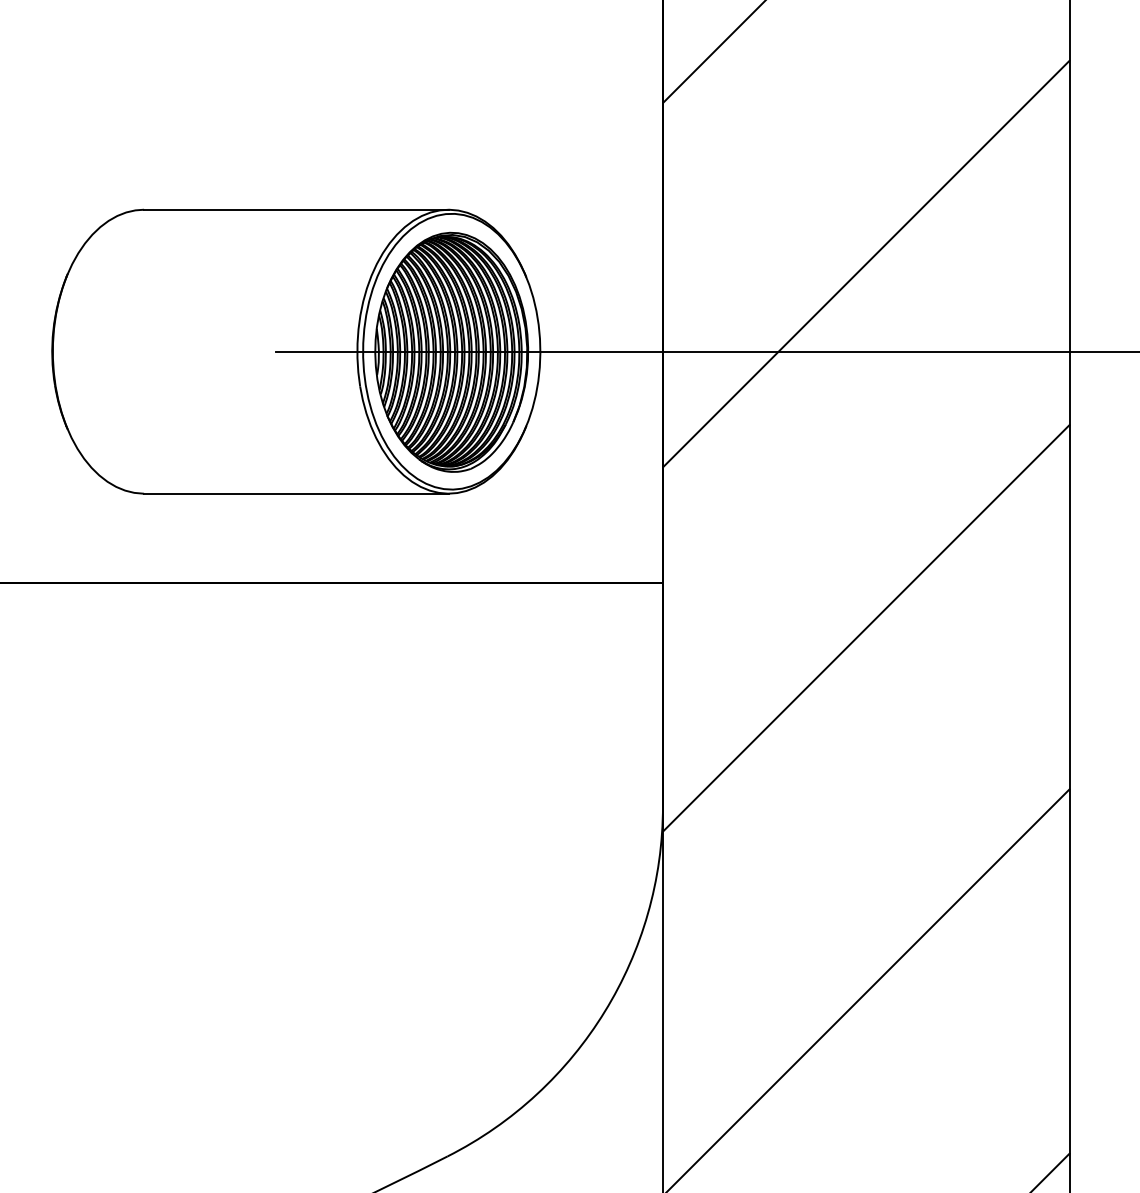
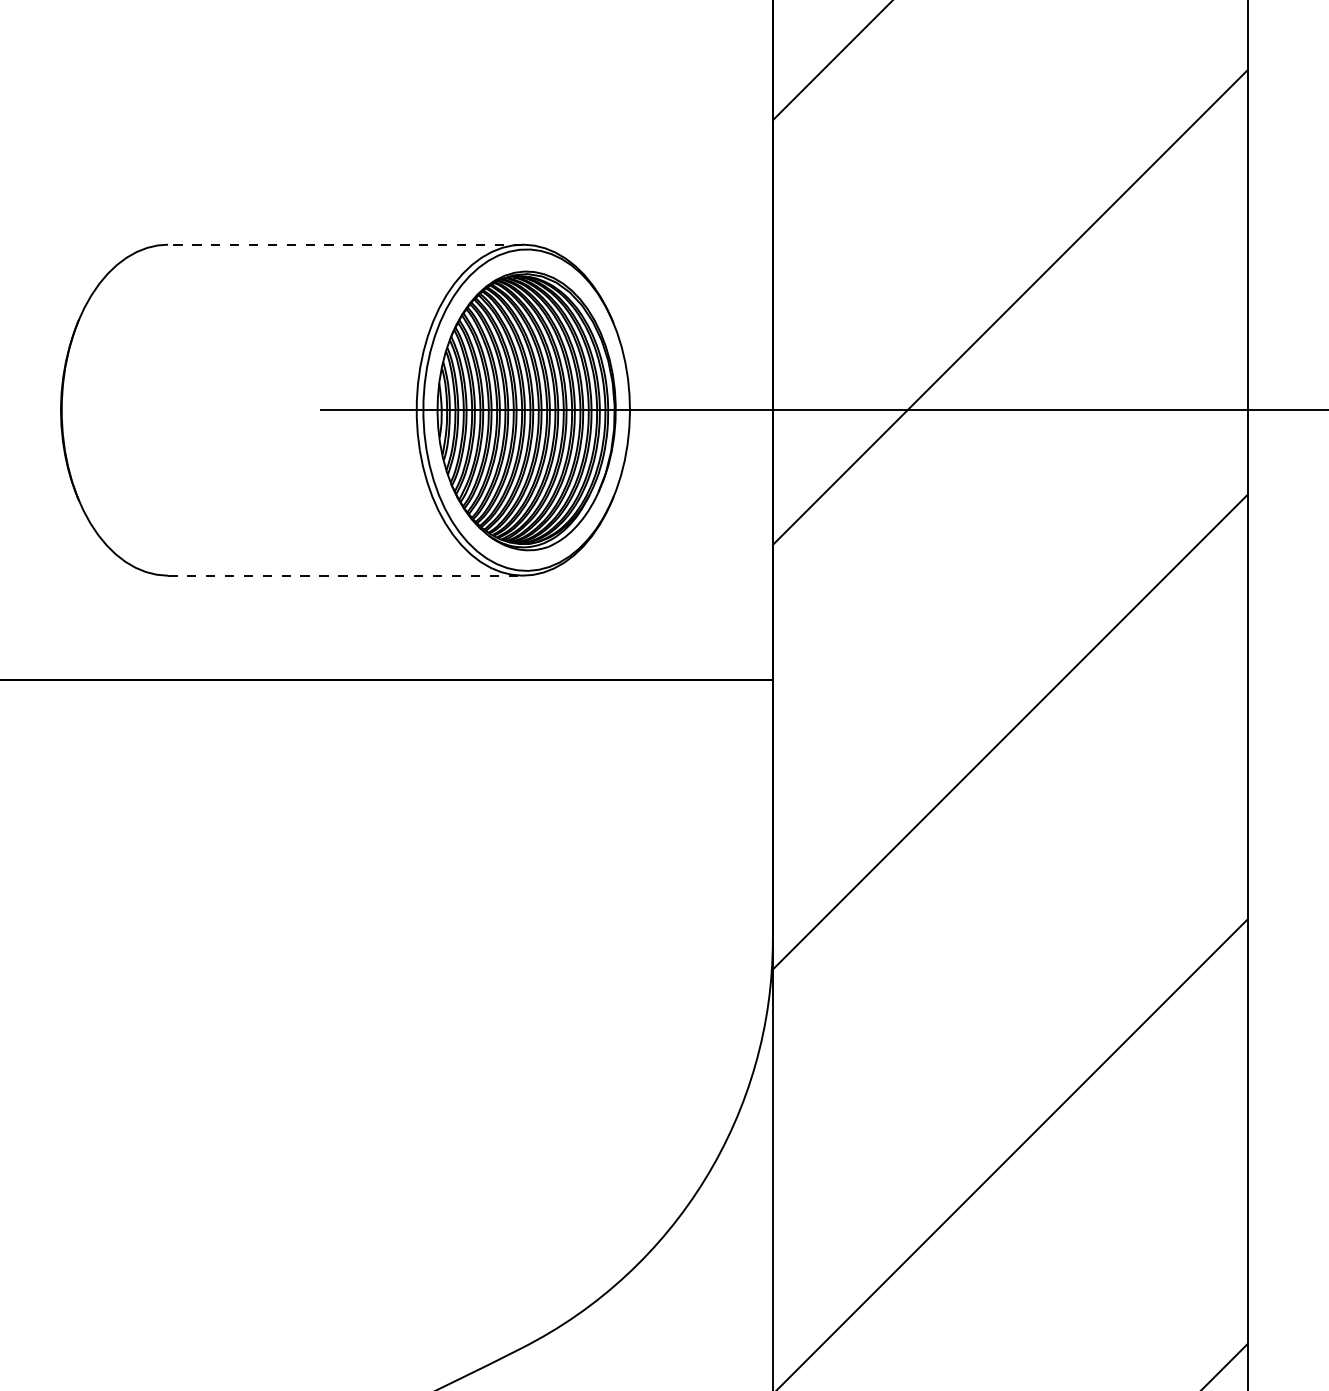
line: (295, 209) -> (344, 244), solid -> dashed
line: (296, 493) -> (345, 575), solid -> dashed

